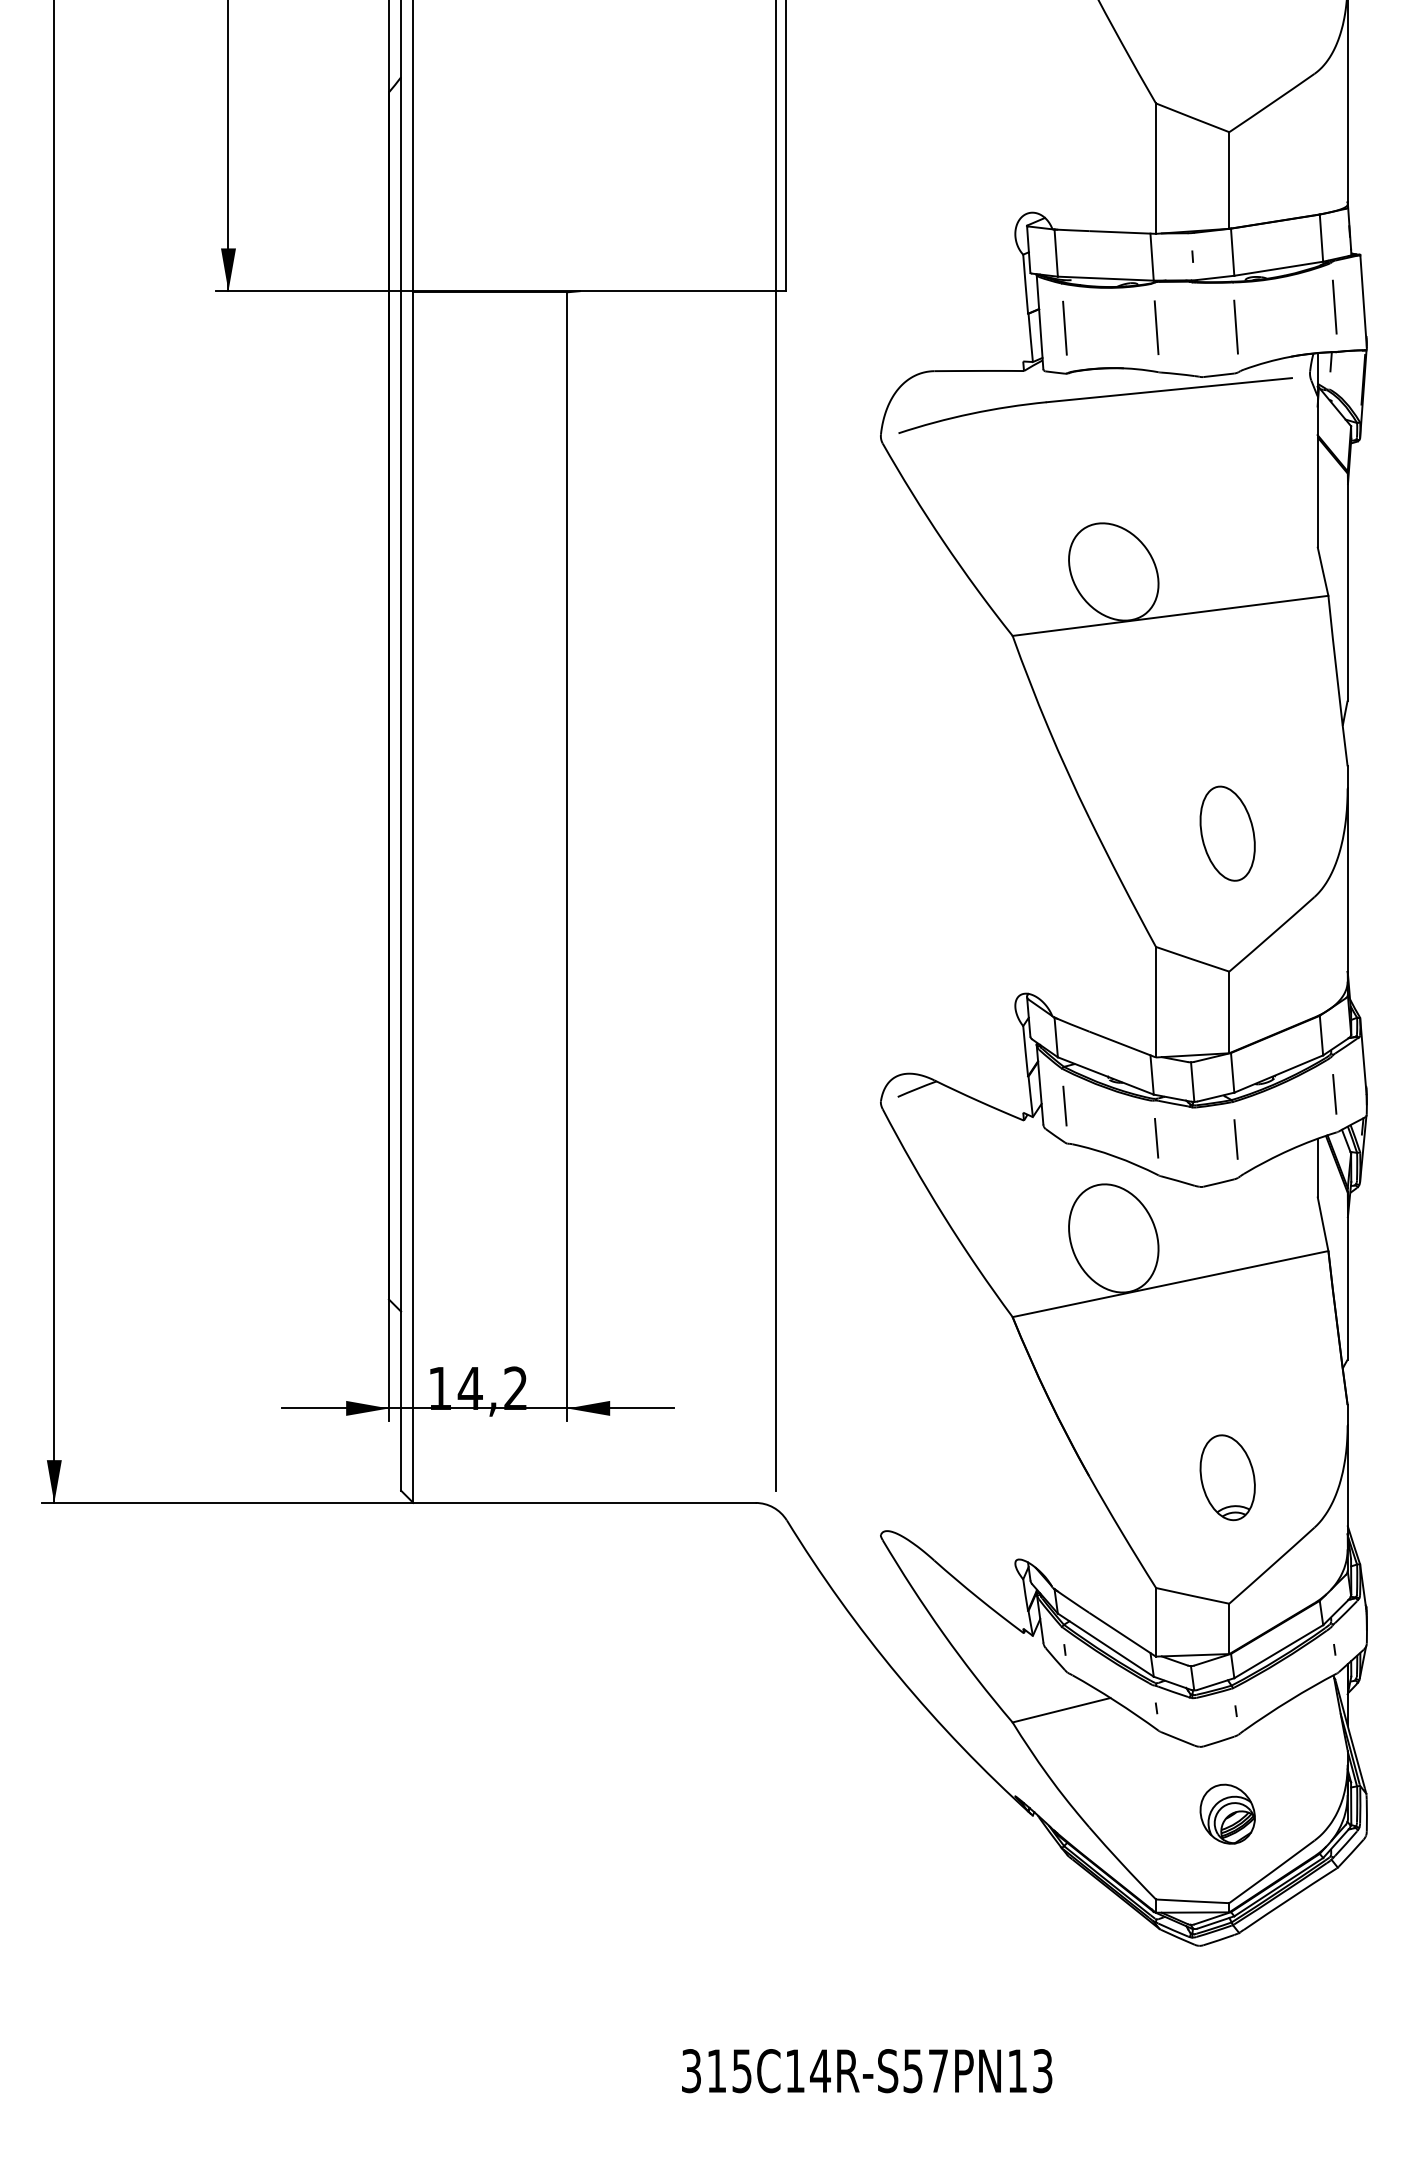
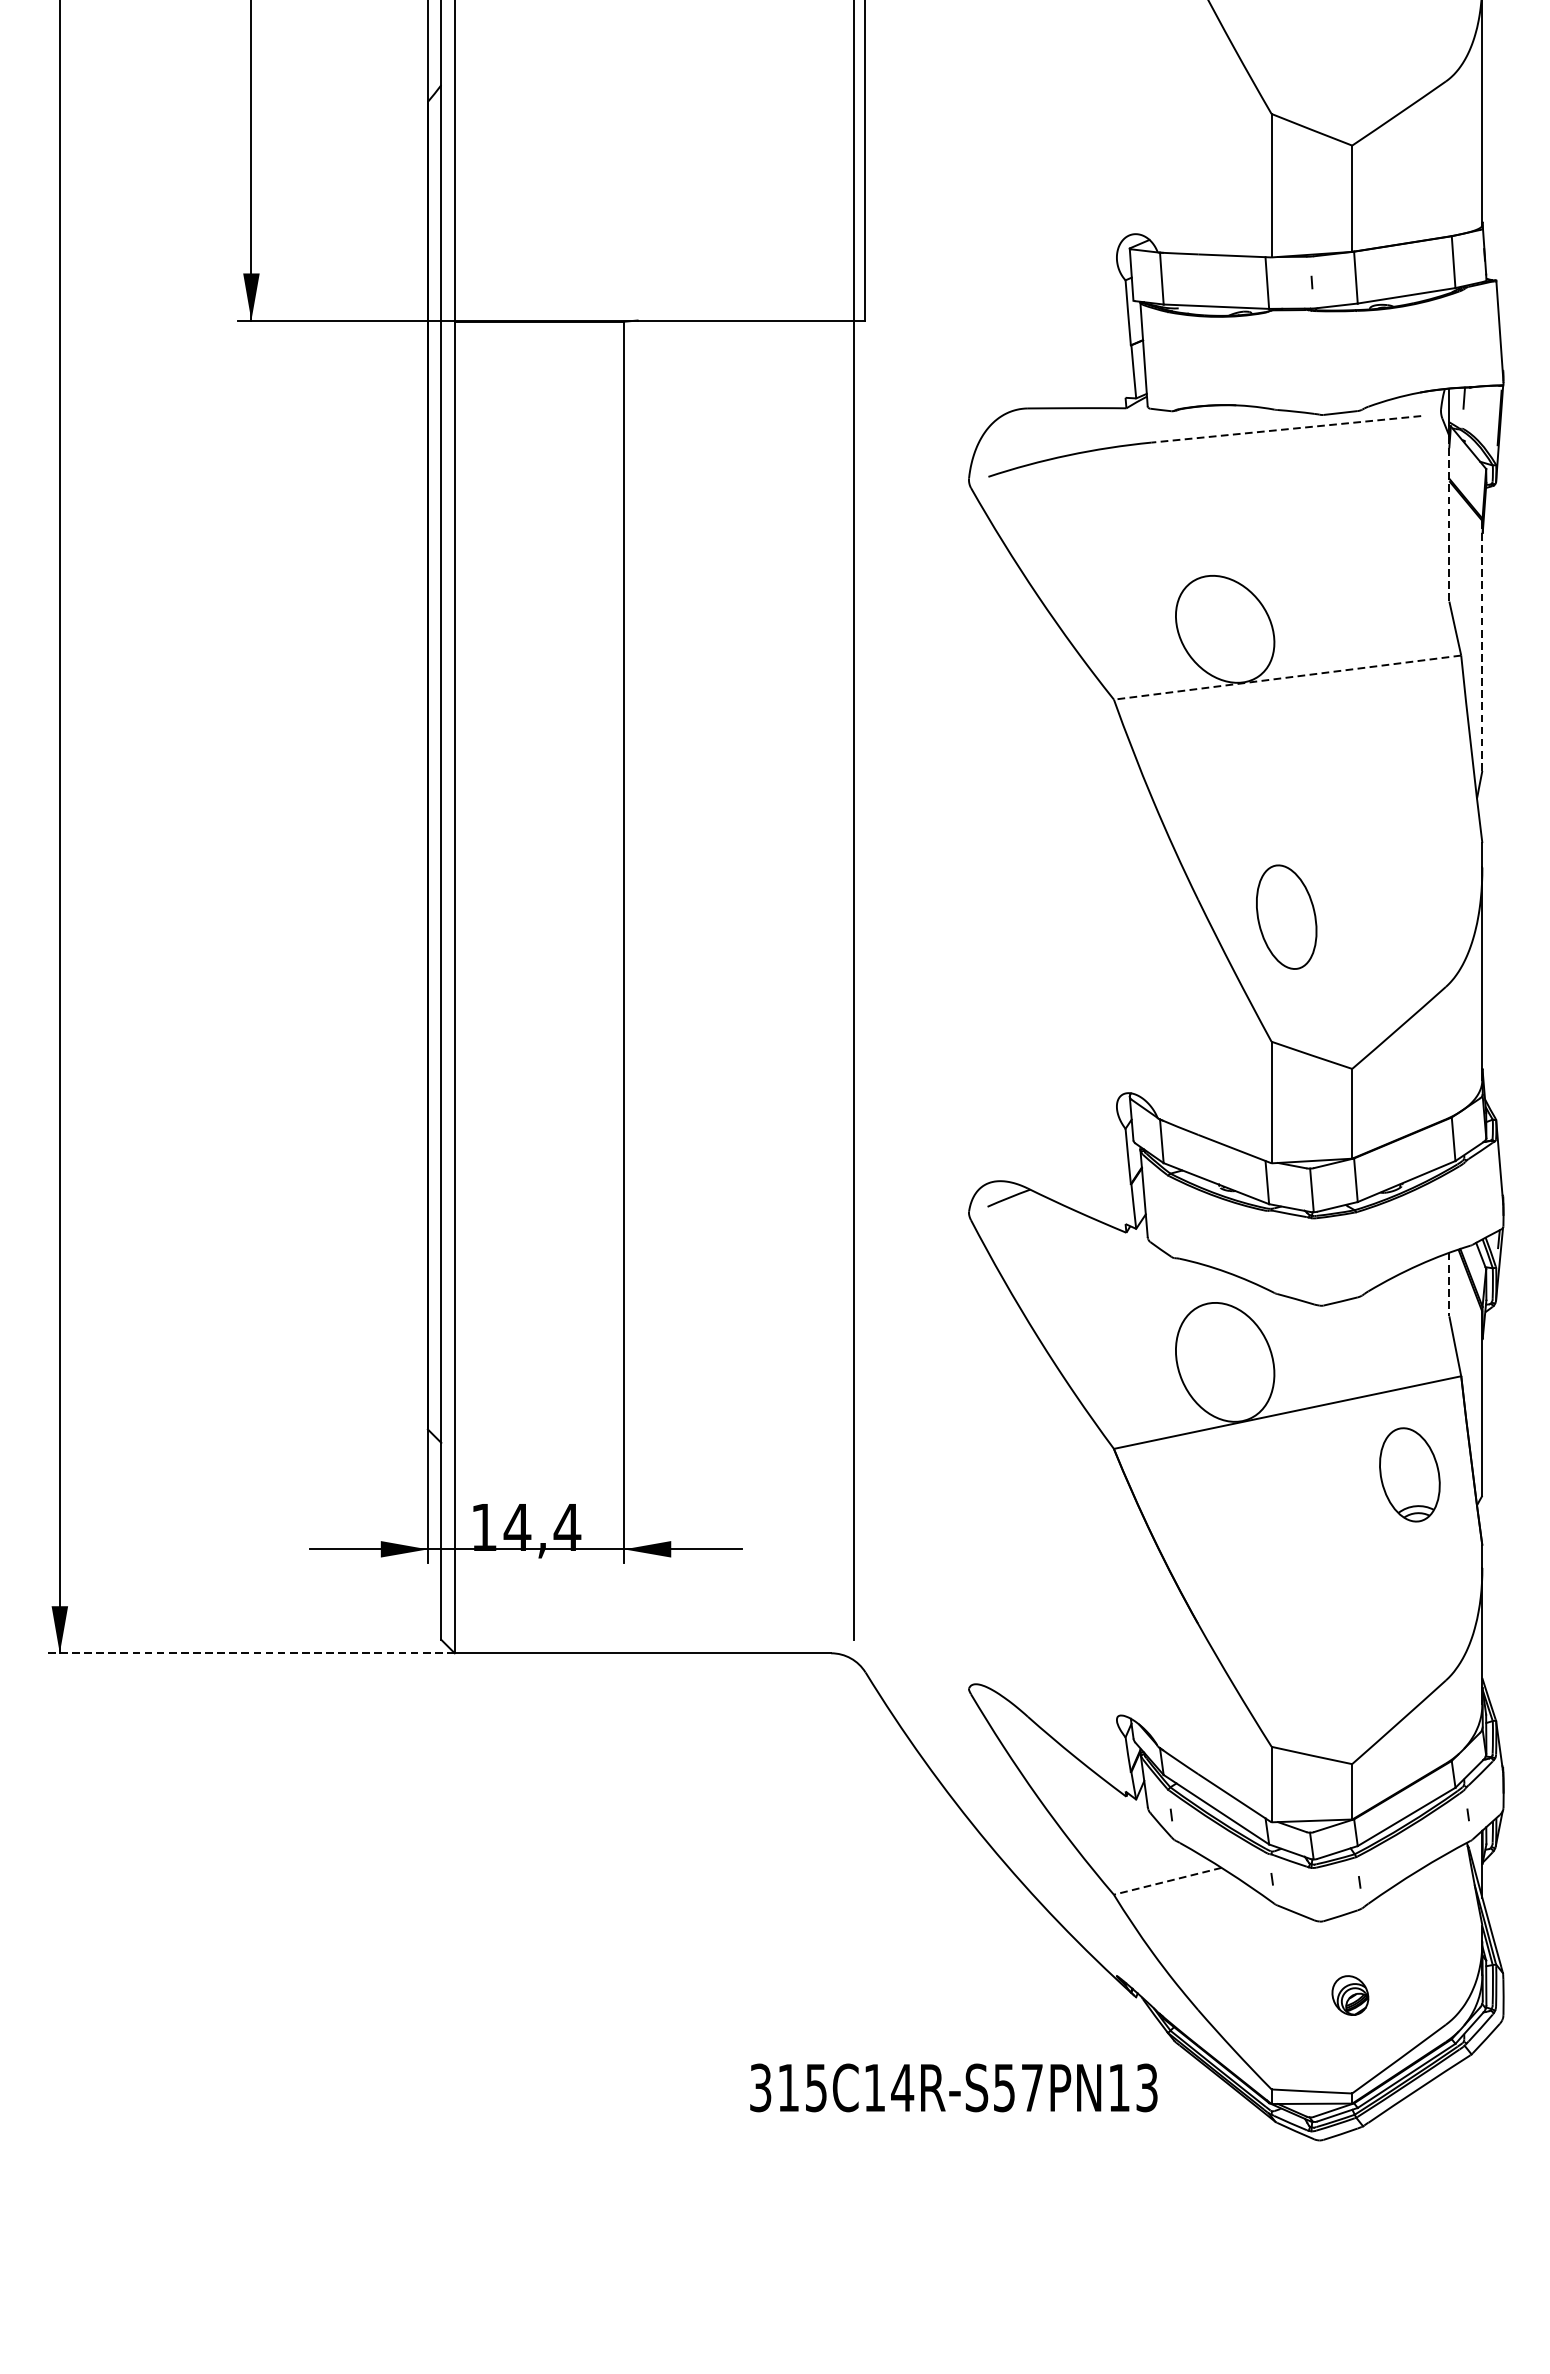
line: (1334, 306) -> (1467, 337), removed
line: (1235, 326) -> (1359, 359), removed
line: (1064, 327) -> (1170, 360), removed
line: (1156, 327) -> (1272, 360), removed
line: (1168, 390) -> (1285, 429), solid -> dashed
line: (1317, 472) -> (1449, 519), solid -> dashed
line: (1347, 587) -> (1482, 646), solid -> dashed
line: (1170, 615) -> (1287, 677), solid -> dashed
part: (1227, 833) -> (1286, 916), moved
line: (1334, 1094) -> (1467, 1204), removed
line: (1064, 1105) -> (1170, 1216), removed
line: (1156, 1137) -> (1272, 1251), removed
line: (1235, 1139) -> (1359, 1253), removed
line: (1317, 1167) -> (1449, 1284), solid -> dashed
text: (515, 1387) -> (567, 1526), 14,2 -> 14,4
part: (1227, 1477) -> (1409, 1474), moved
line: (227, 1502) -> (250, 1652), solid -> dashed
line: (1061, 1710) -> (1167, 1881), solid -> dashed
part: (1227, 1813) -> (1350, 1994), size x0.6
text: (867, 2071) -> (954, 2088), moved

